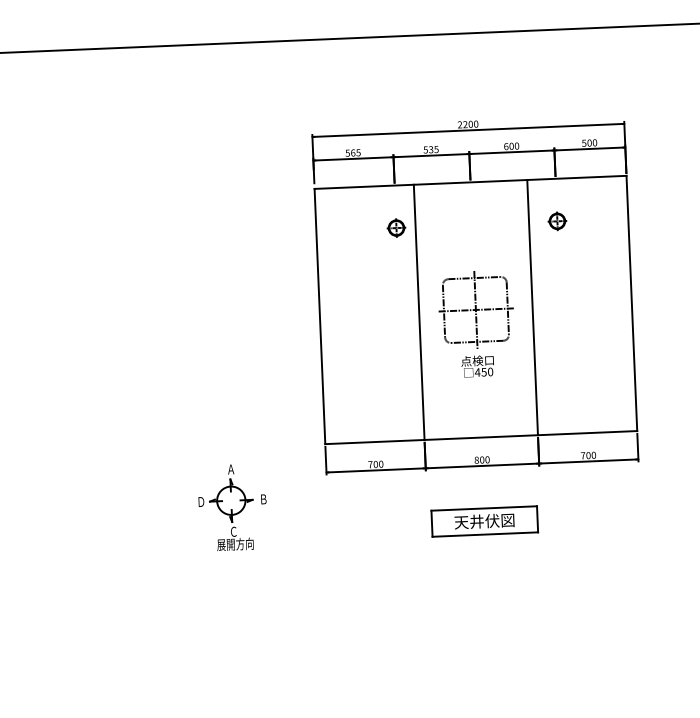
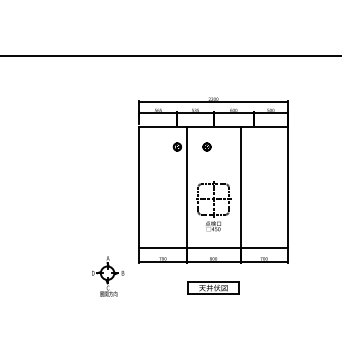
part: (556, 220) -> (206, 146), moved
part: (476, 324) -> (213, 206), moved
part: (233, 507) -> (108, 276), moved

